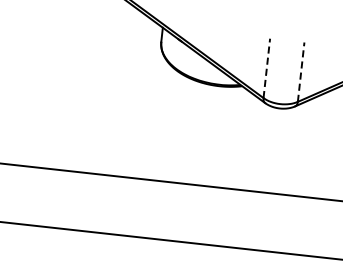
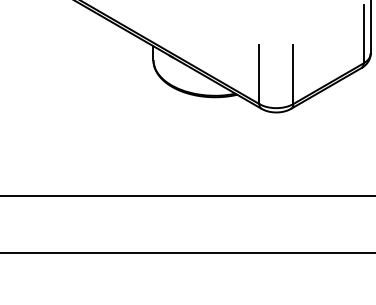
line: (266, 68) -> (259, 74), dashed -> solid
line: (301, 71) -> (293, 74), dashed -> solid

